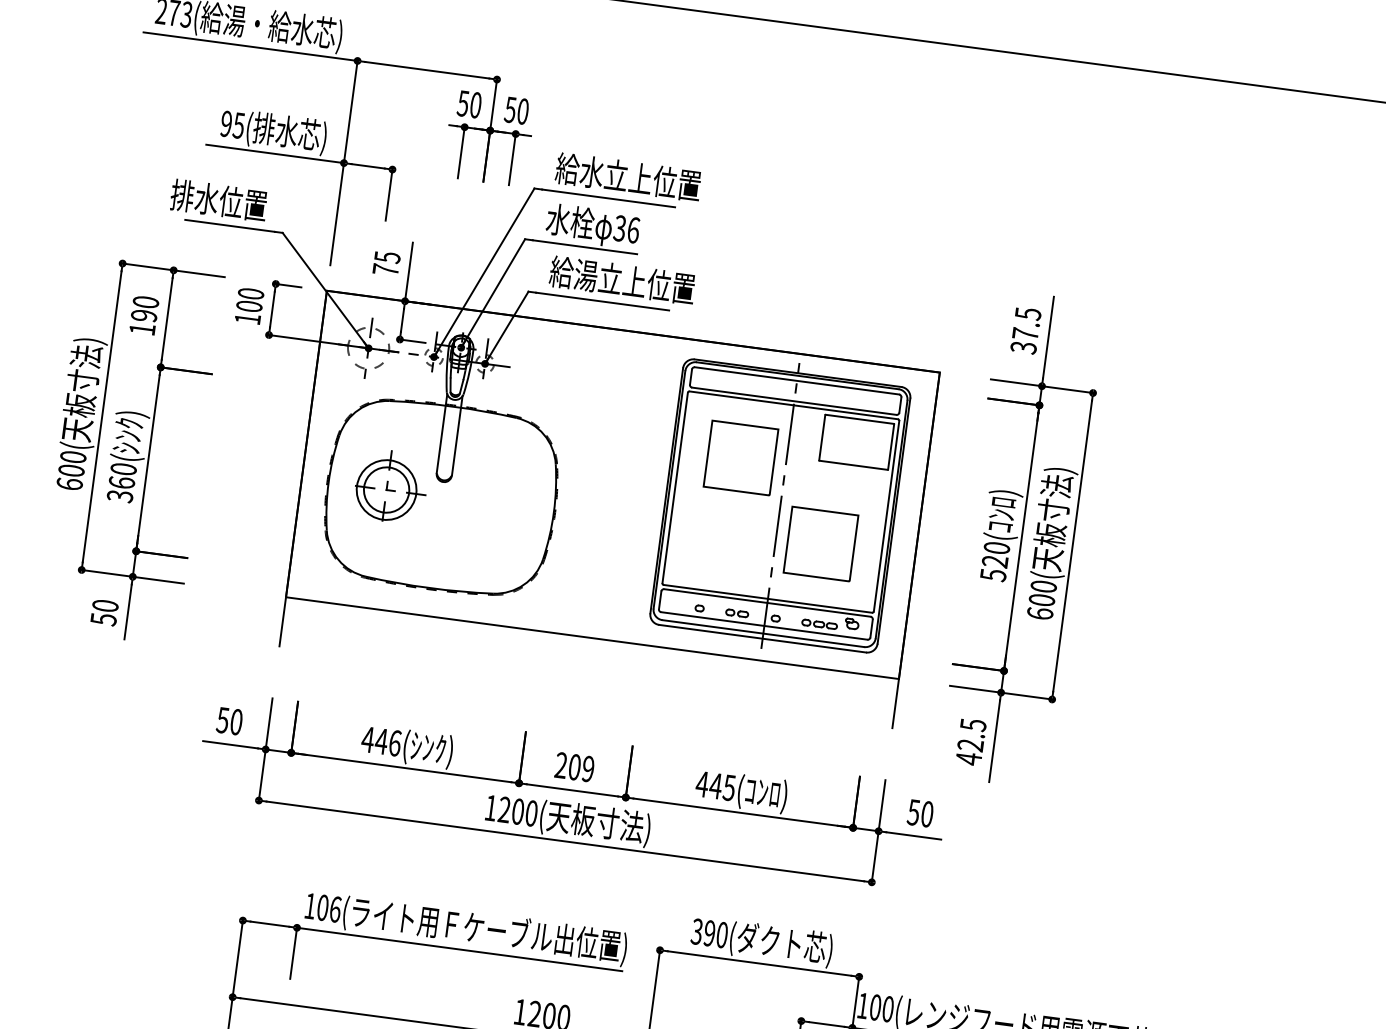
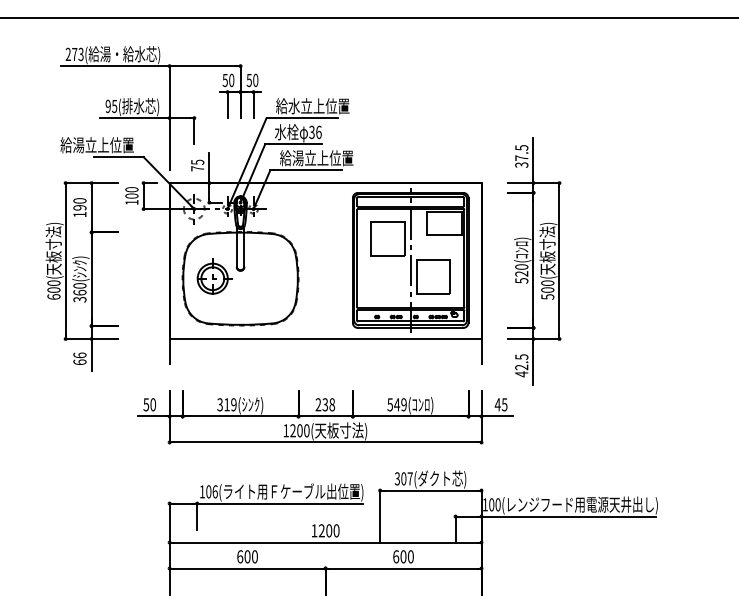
text: (169, 194) -> (84, 145), 排水位置 -> 給湯立上位置
text: (103, 611) -> (79, 358), 50 -> 66
text: (1039, 612) -> (547, 296), 600( -> 500(
text: (380, 740) -> (226, 404), 446( -> 319(
text: (581, 767) -> (328, 404), 209 -> 238
text: (714, 785) -> (396, 404), 445( -> 549(
text: (919, 812) -> (500, 404), 50 -> 45
text: (714, 933) -> (406, 478), 390( -> 307(

